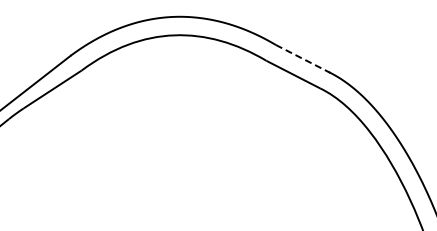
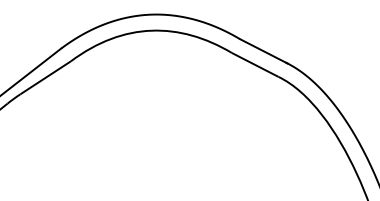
line: (303, 59) -> (264, 51), dashed -> solid

